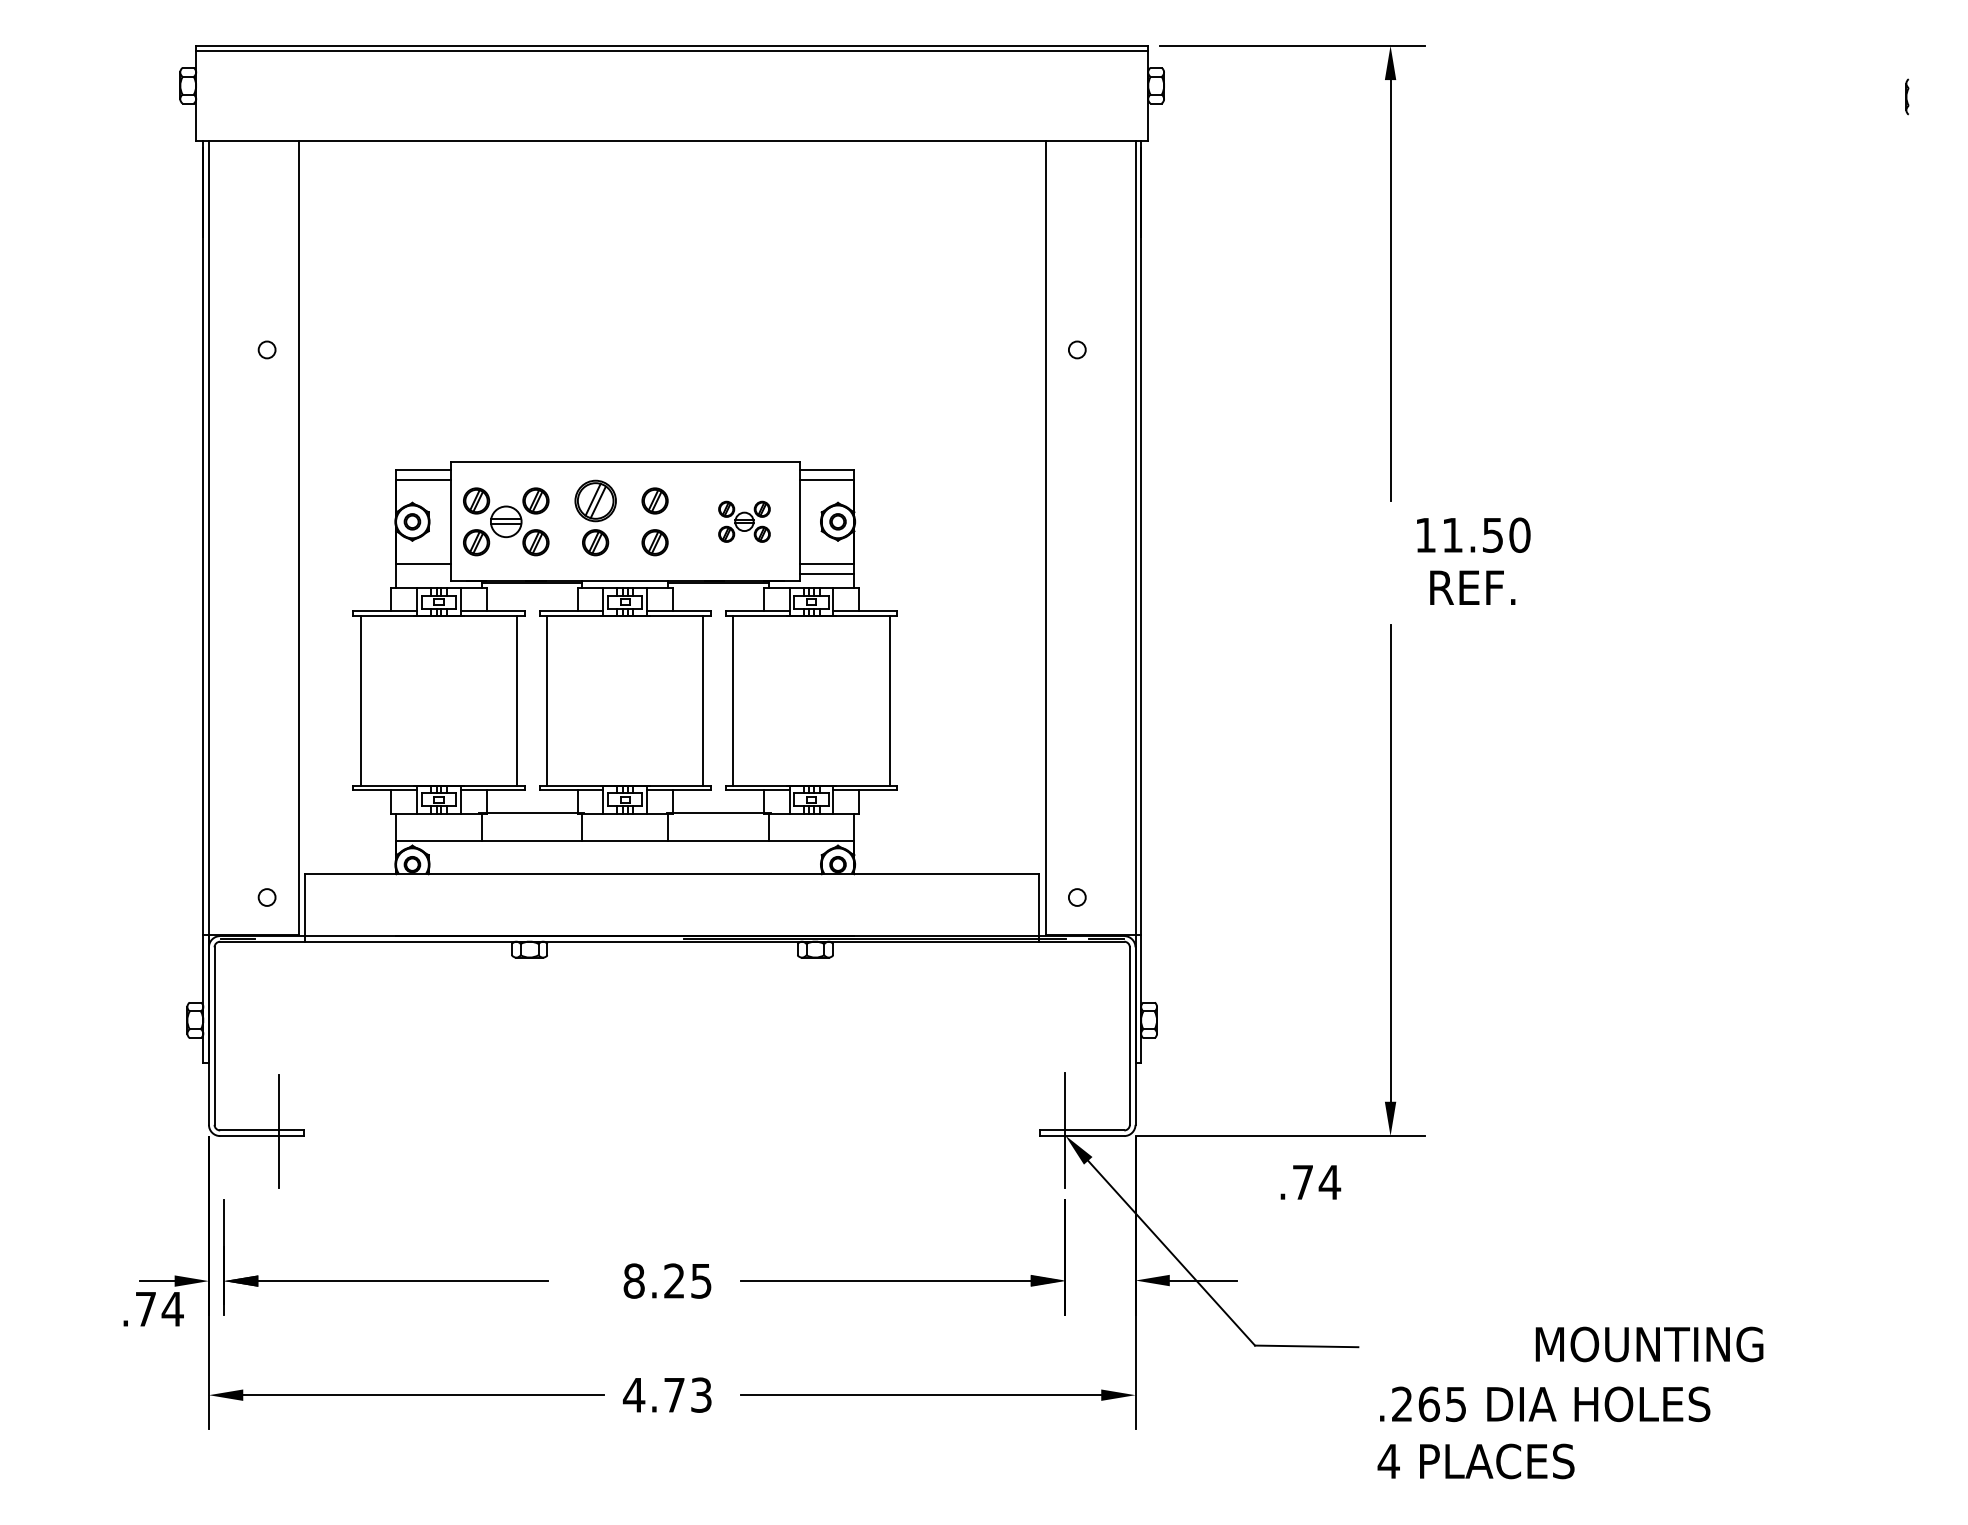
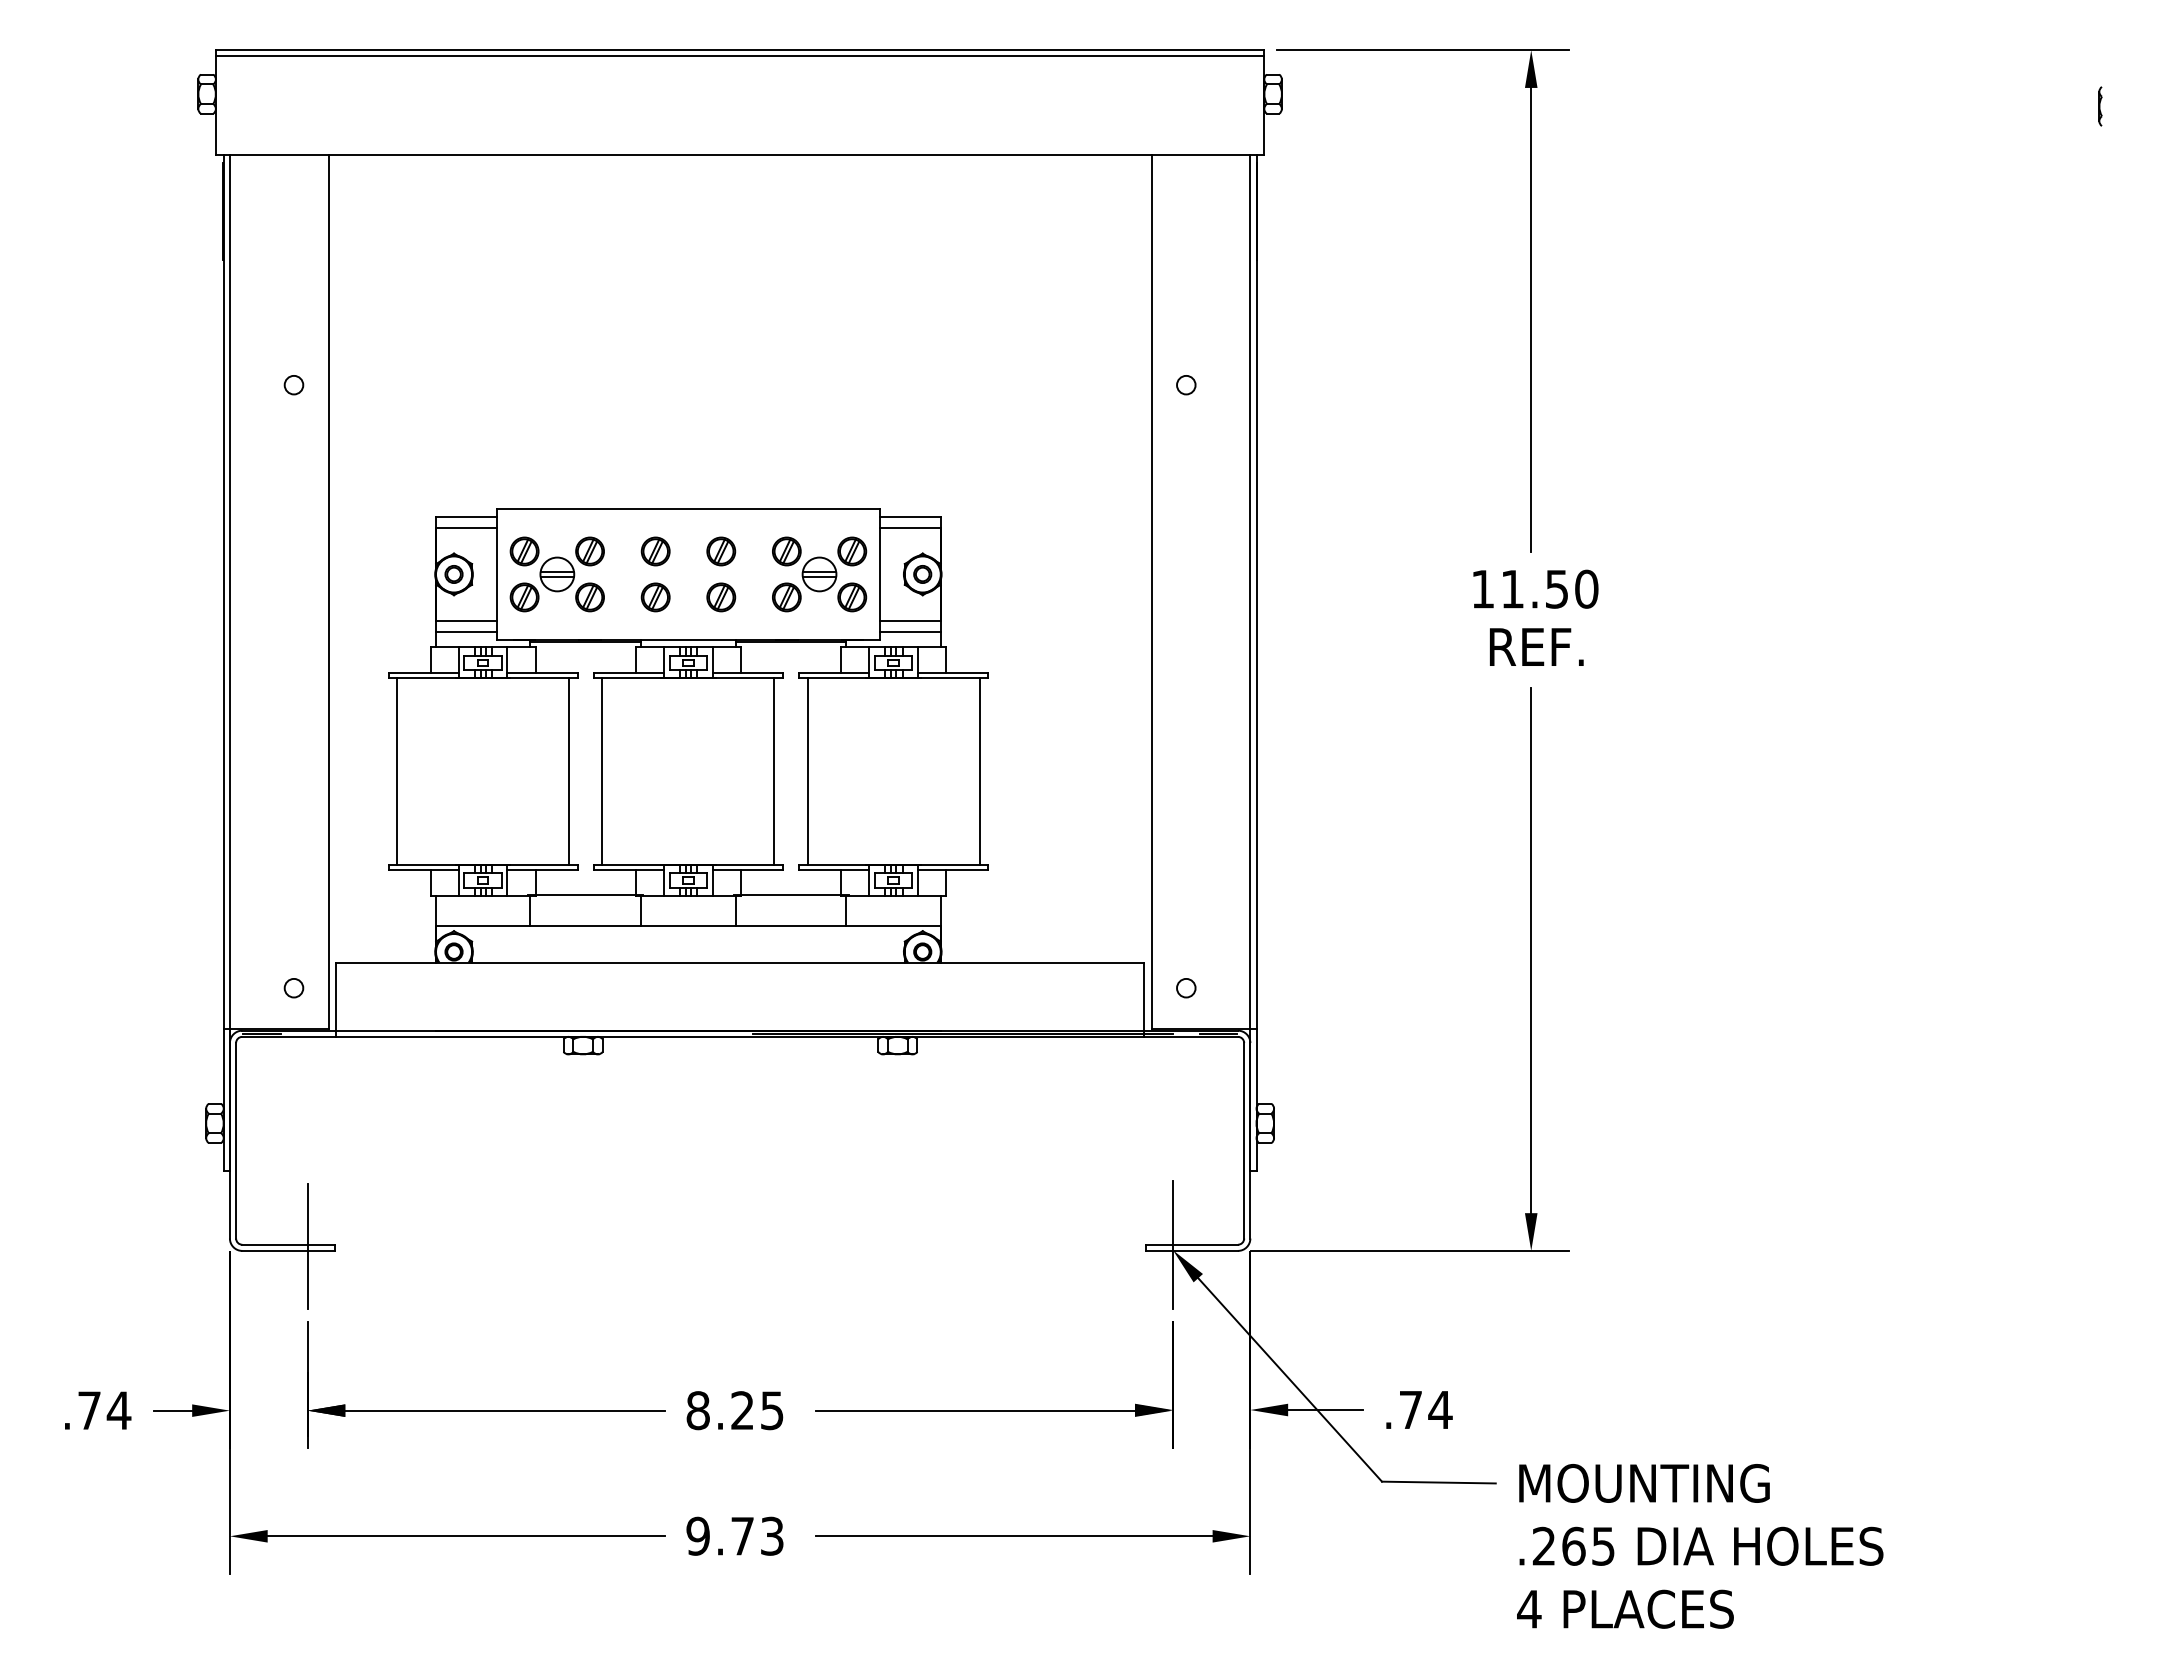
part: (595, 500) -> (655, 551), size x0.62
part: (744, 521) -> (819, 574), size x1.67
text: (1473, 534) -> (1535, 588), moved
line: (423, 573) -> (466, 631), added
text: (1472, 587) -> (1536, 646), moved
text: (1310, 1181) -> (1419, 1409), moved
part: (386, 1280) -> (486, 1410), moved
text: (154, 1309) -> (98, 1410), moved
text: (1649, 1344) -> (1644, 1483), moved
text: (633, 1394) -> (697, 1535), 4.73 -> 9.73

